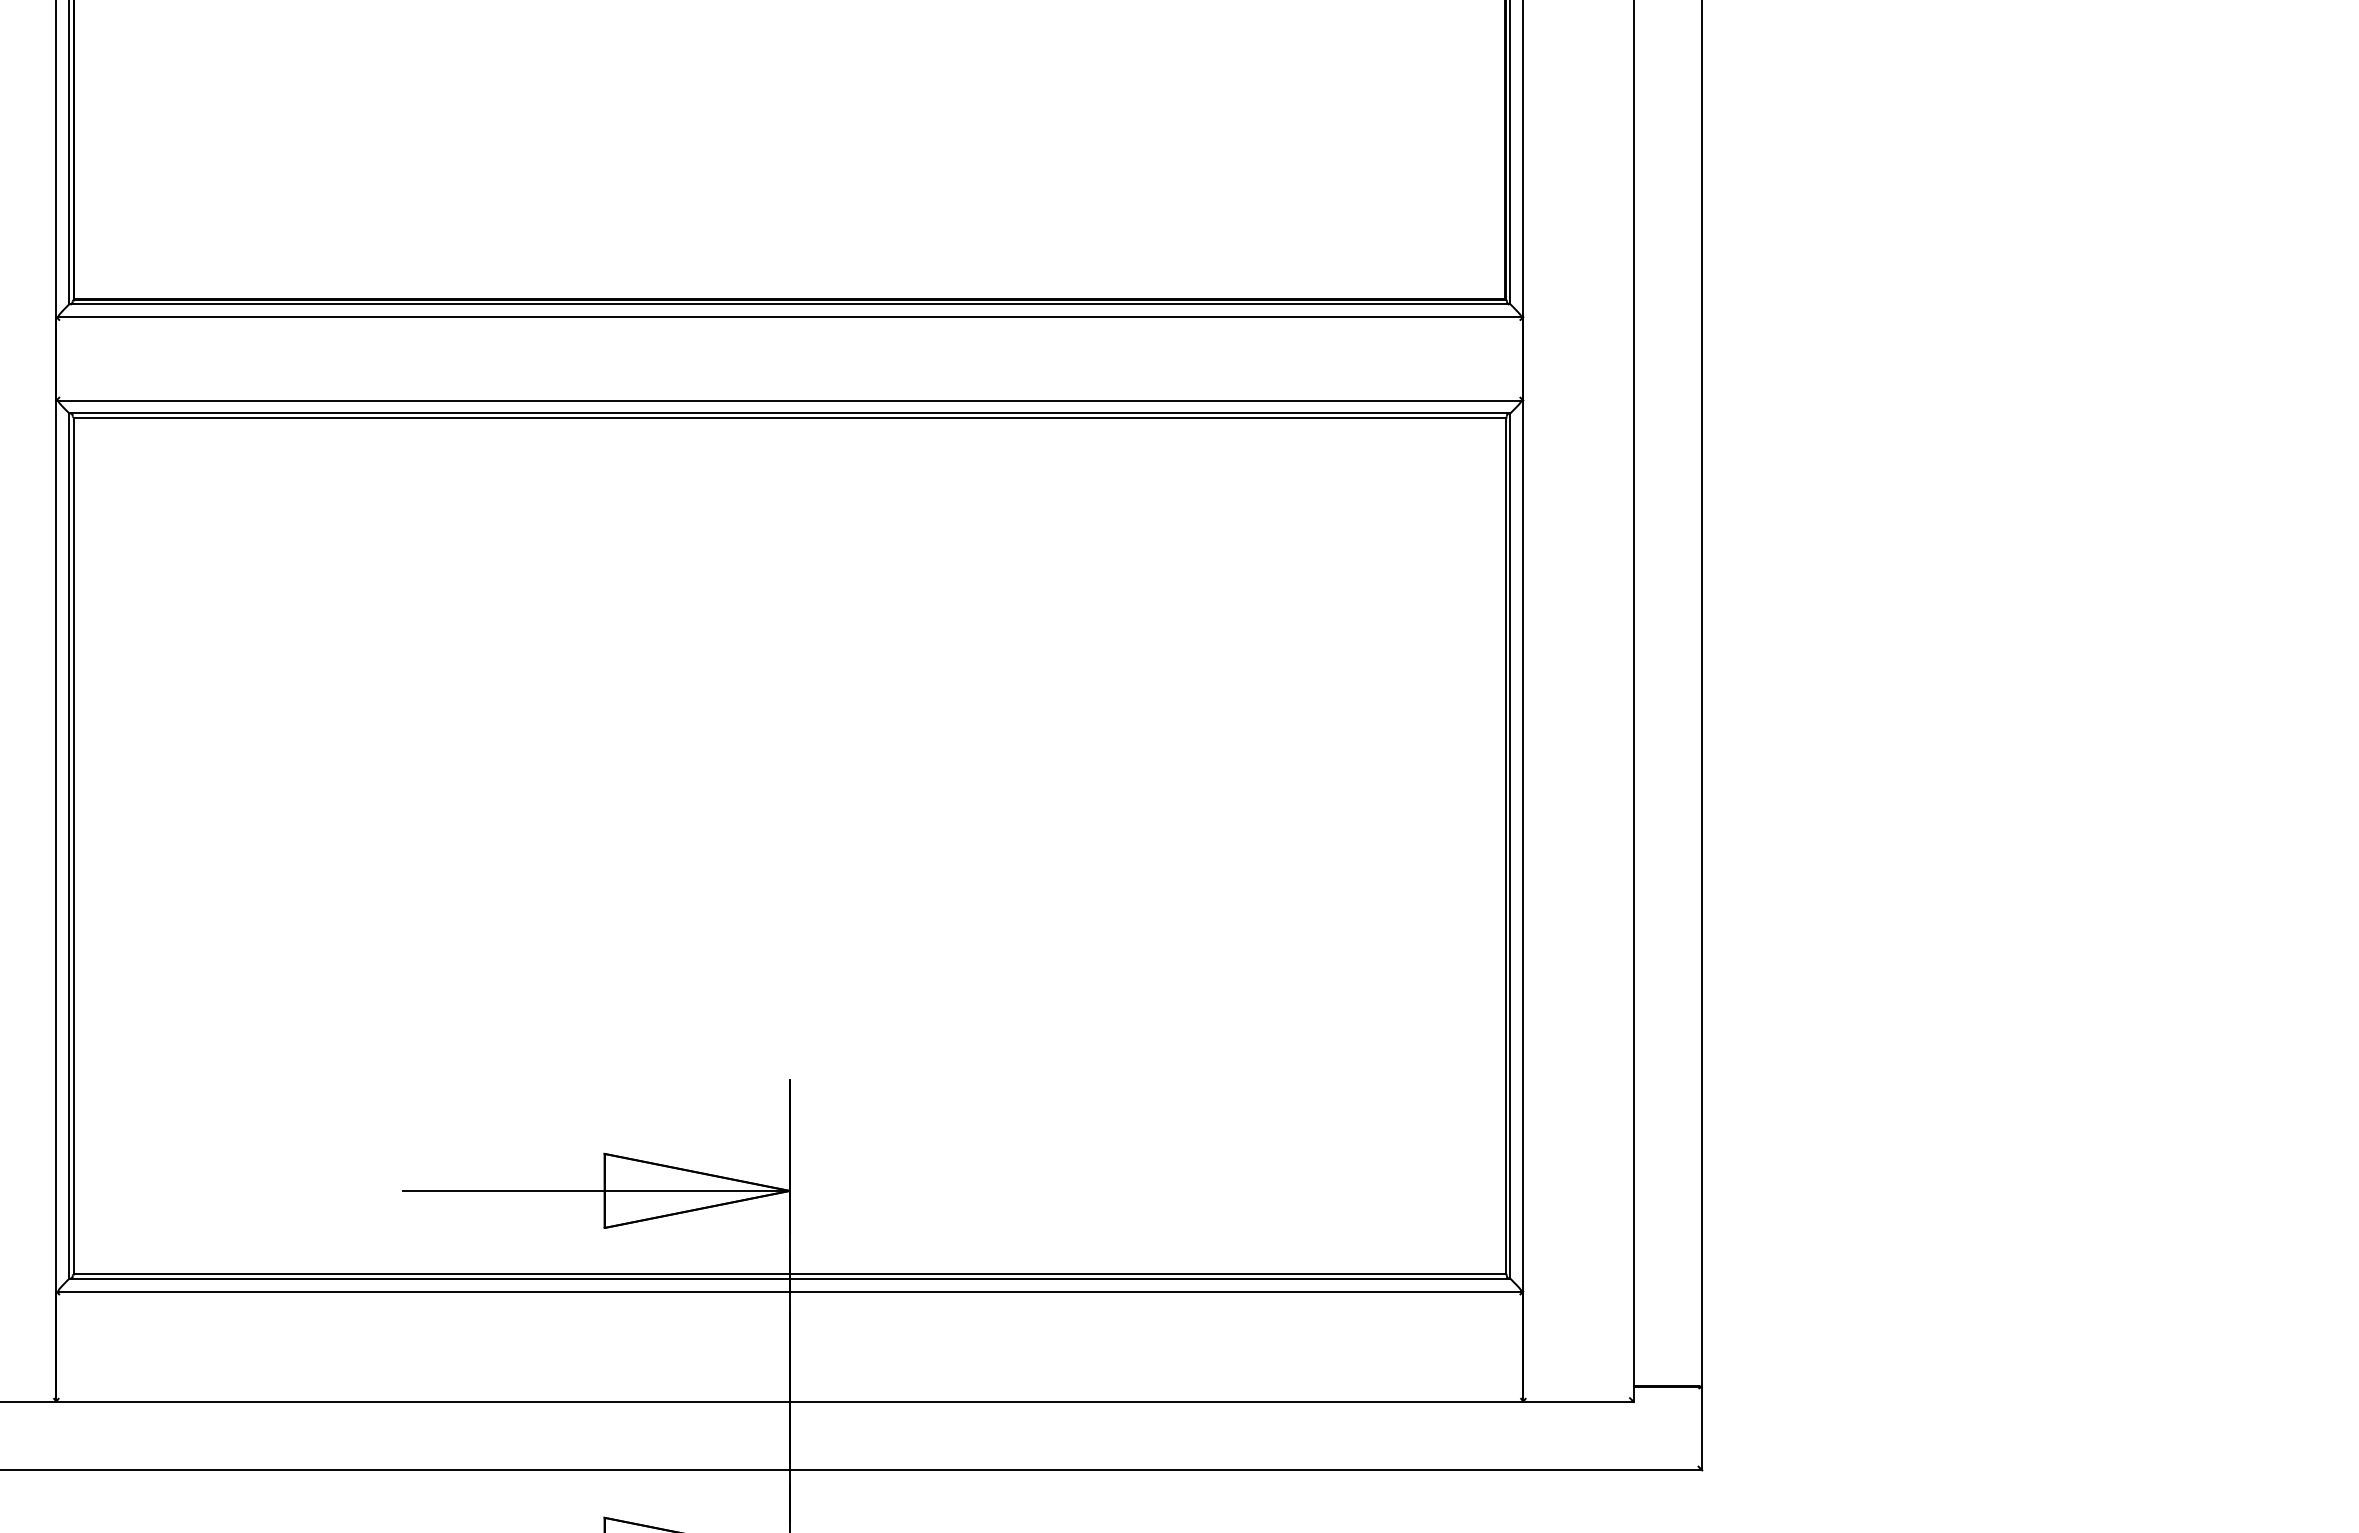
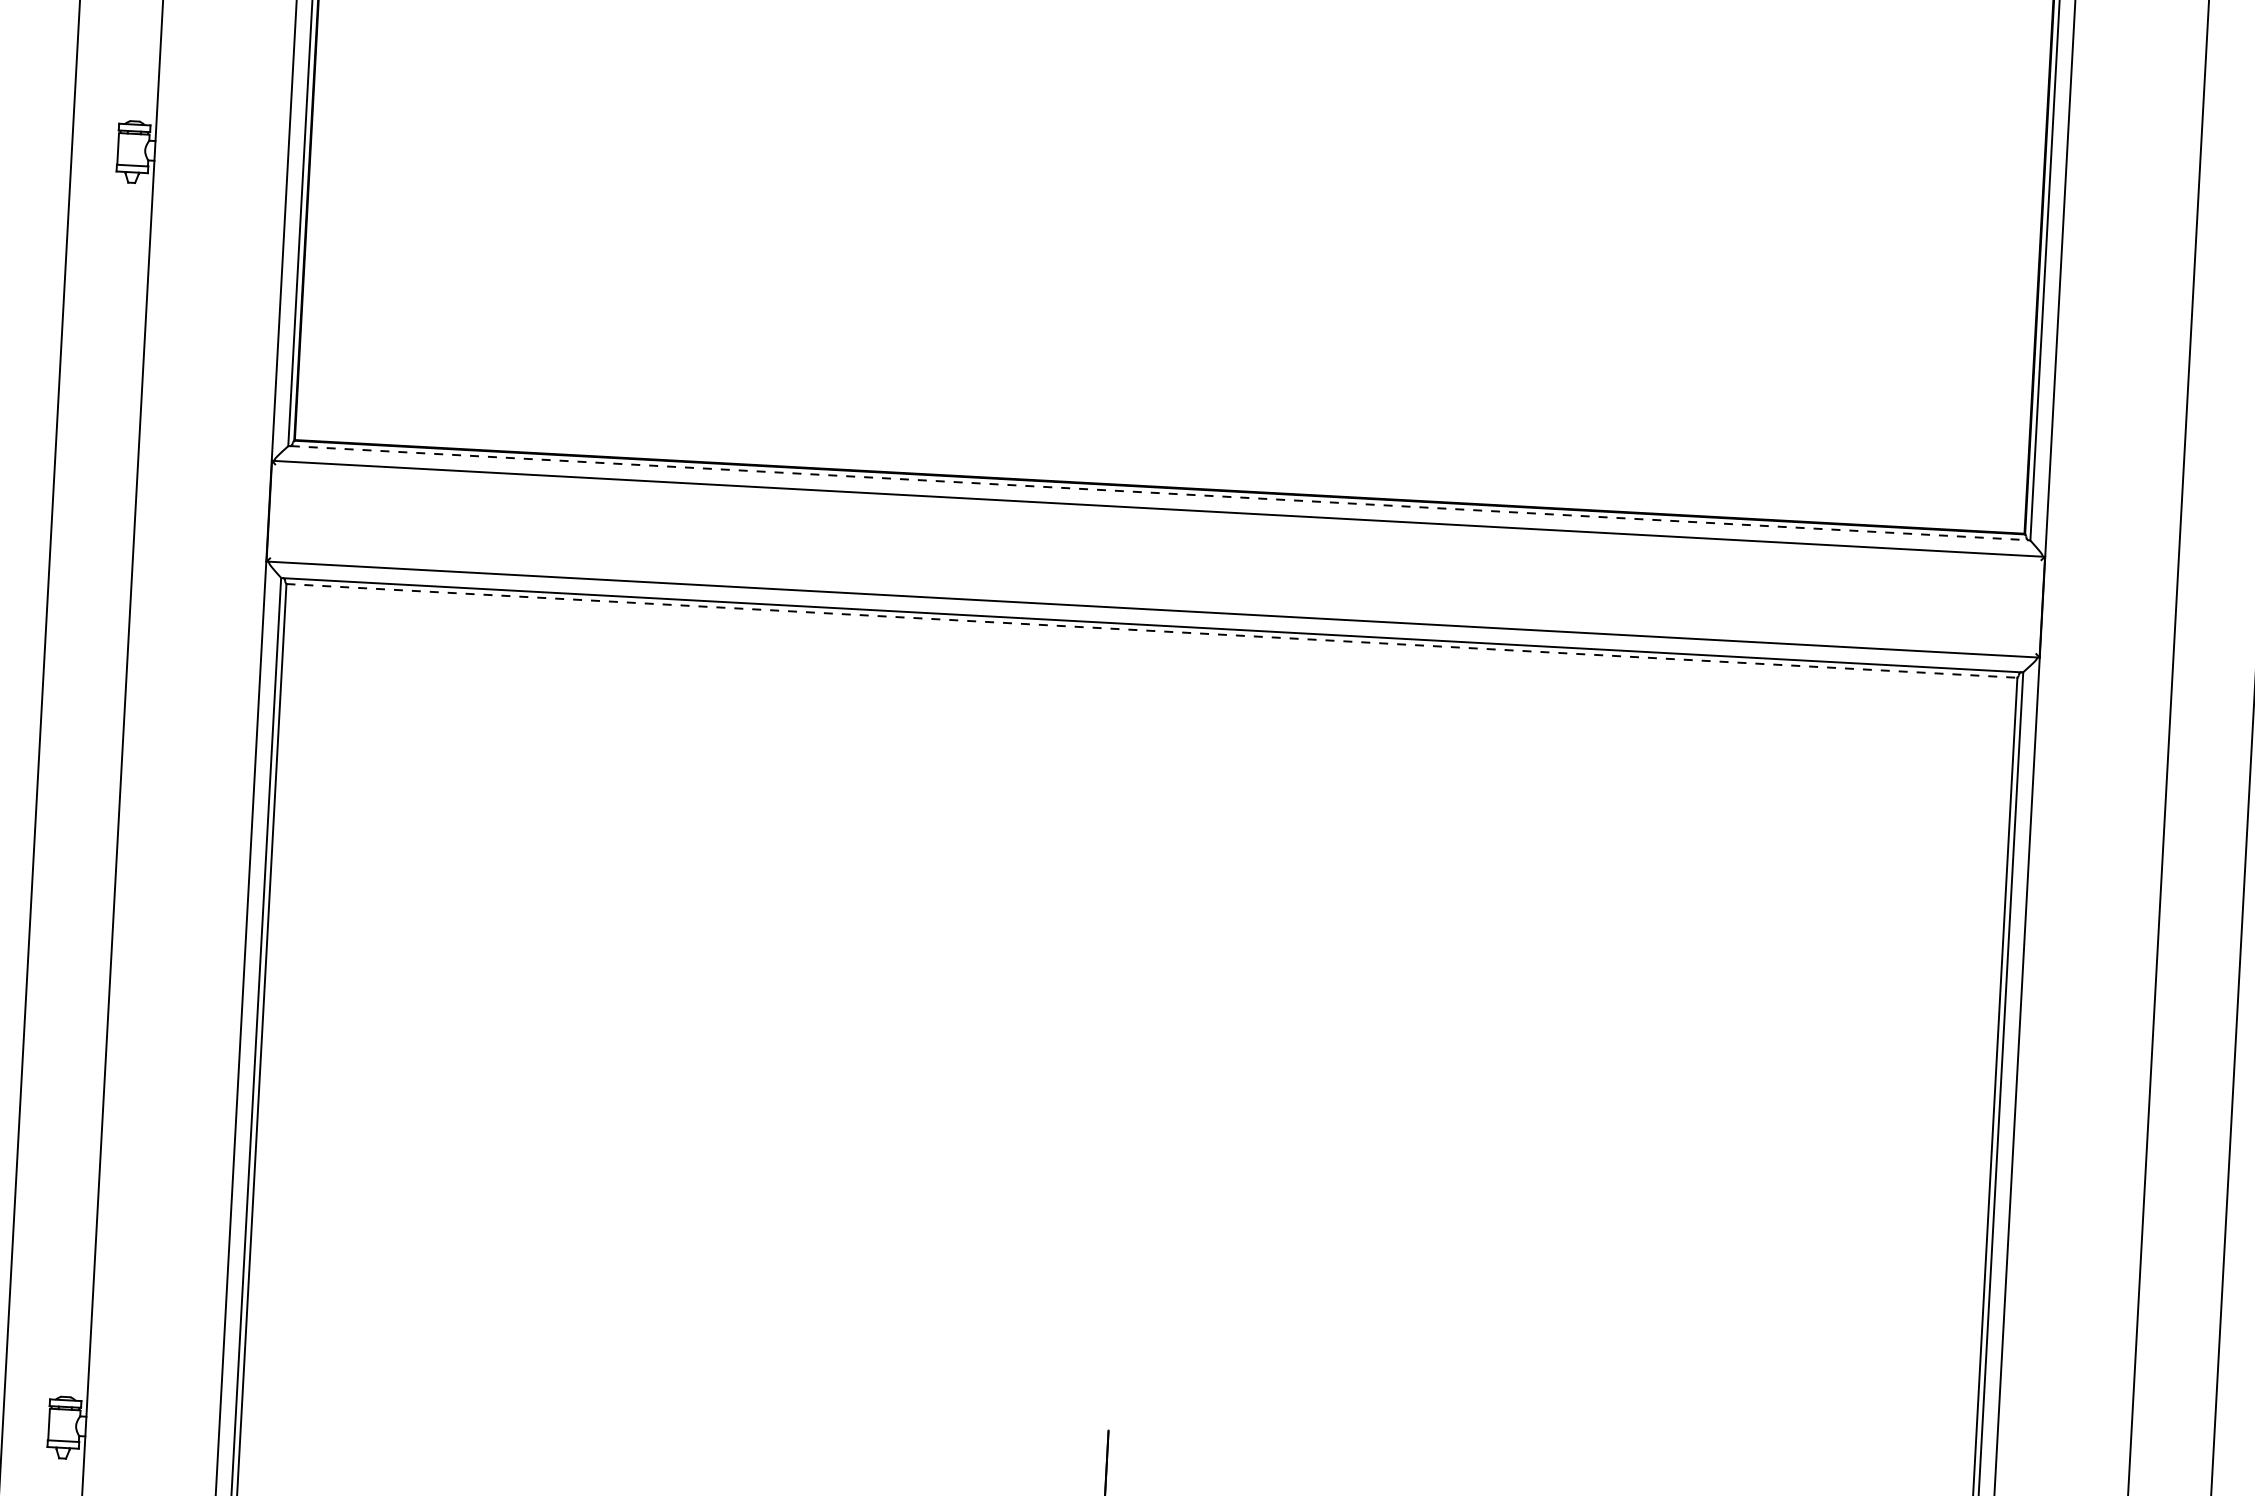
line: (789, 304) -> (1158, 493), solid -> dashed
line: (790, 418) -> (1152, 631), solid -> dashed

